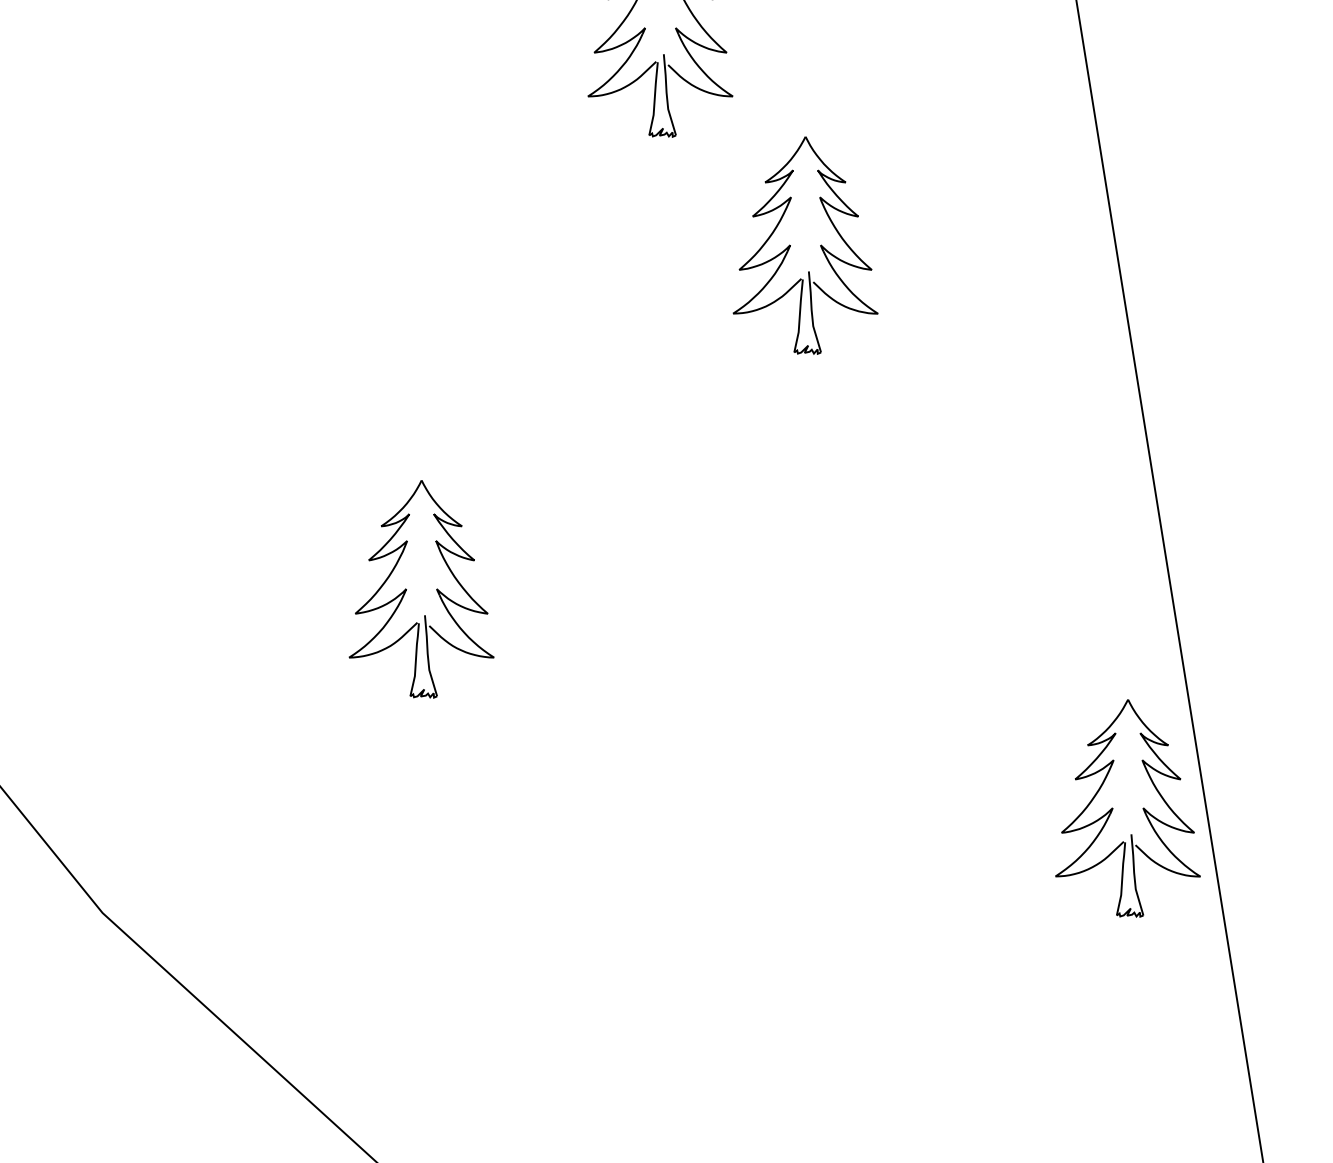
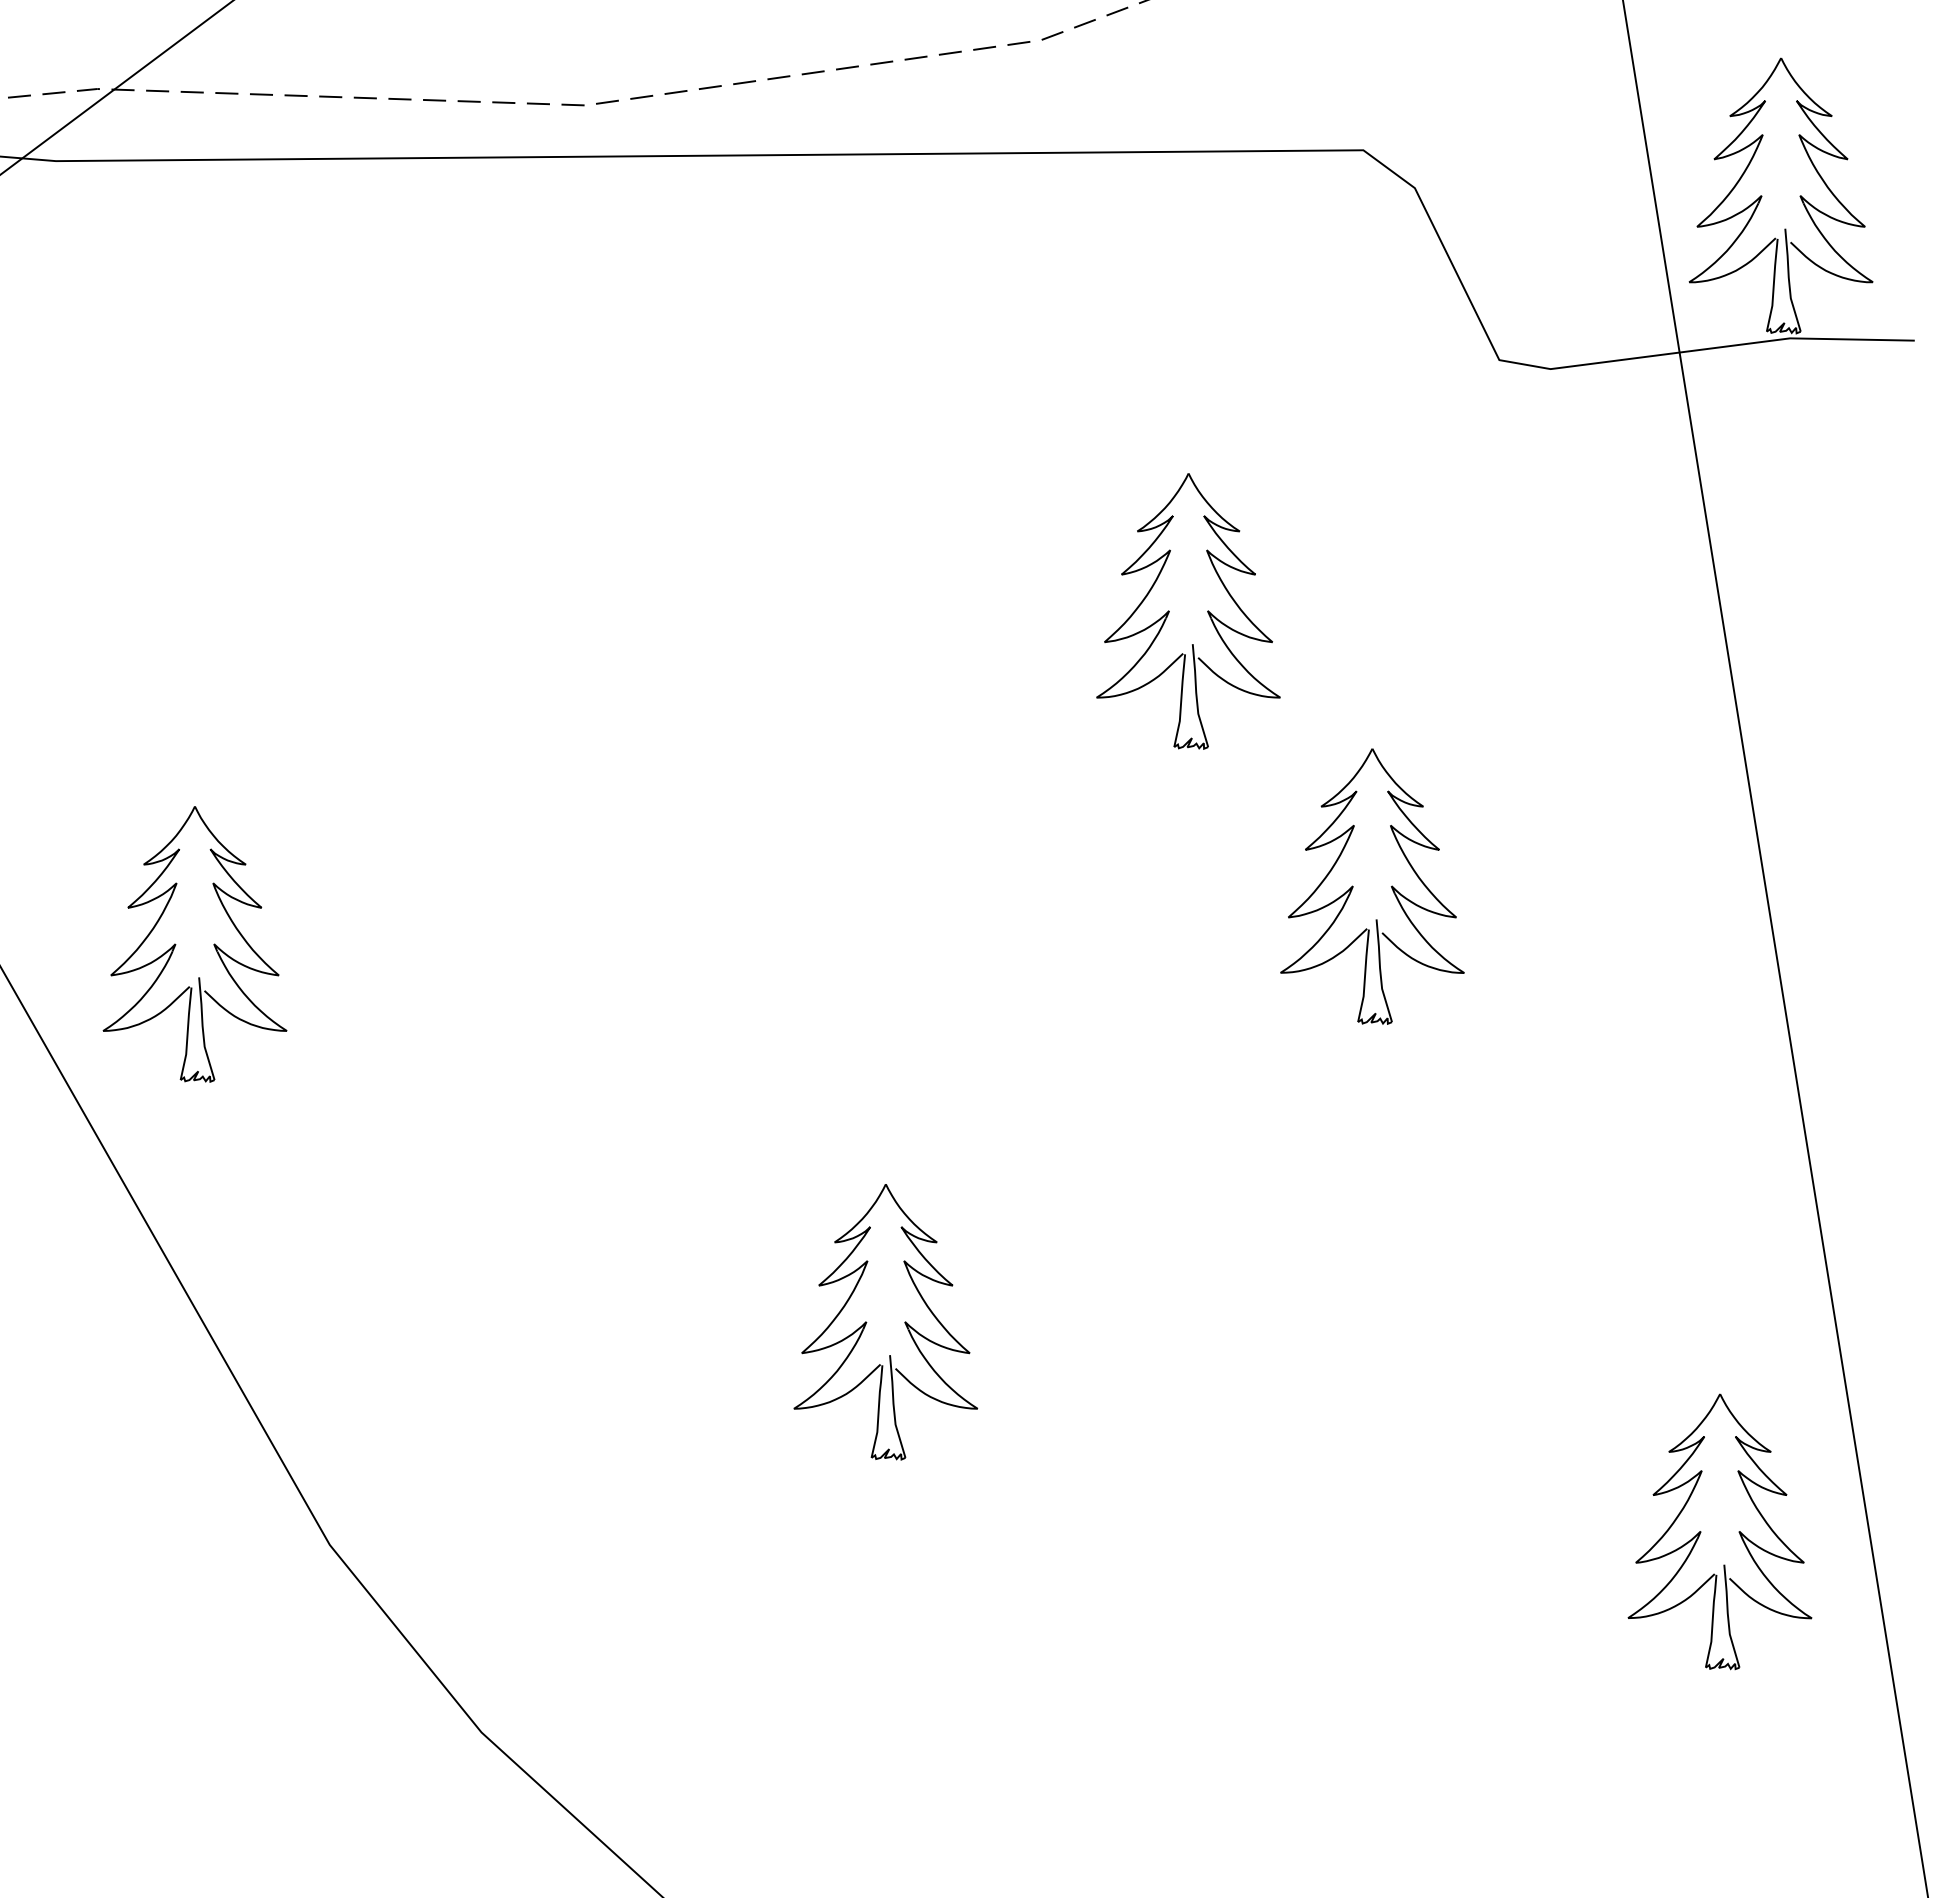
part: (1113, 808) -> (1701, 1531), moved

